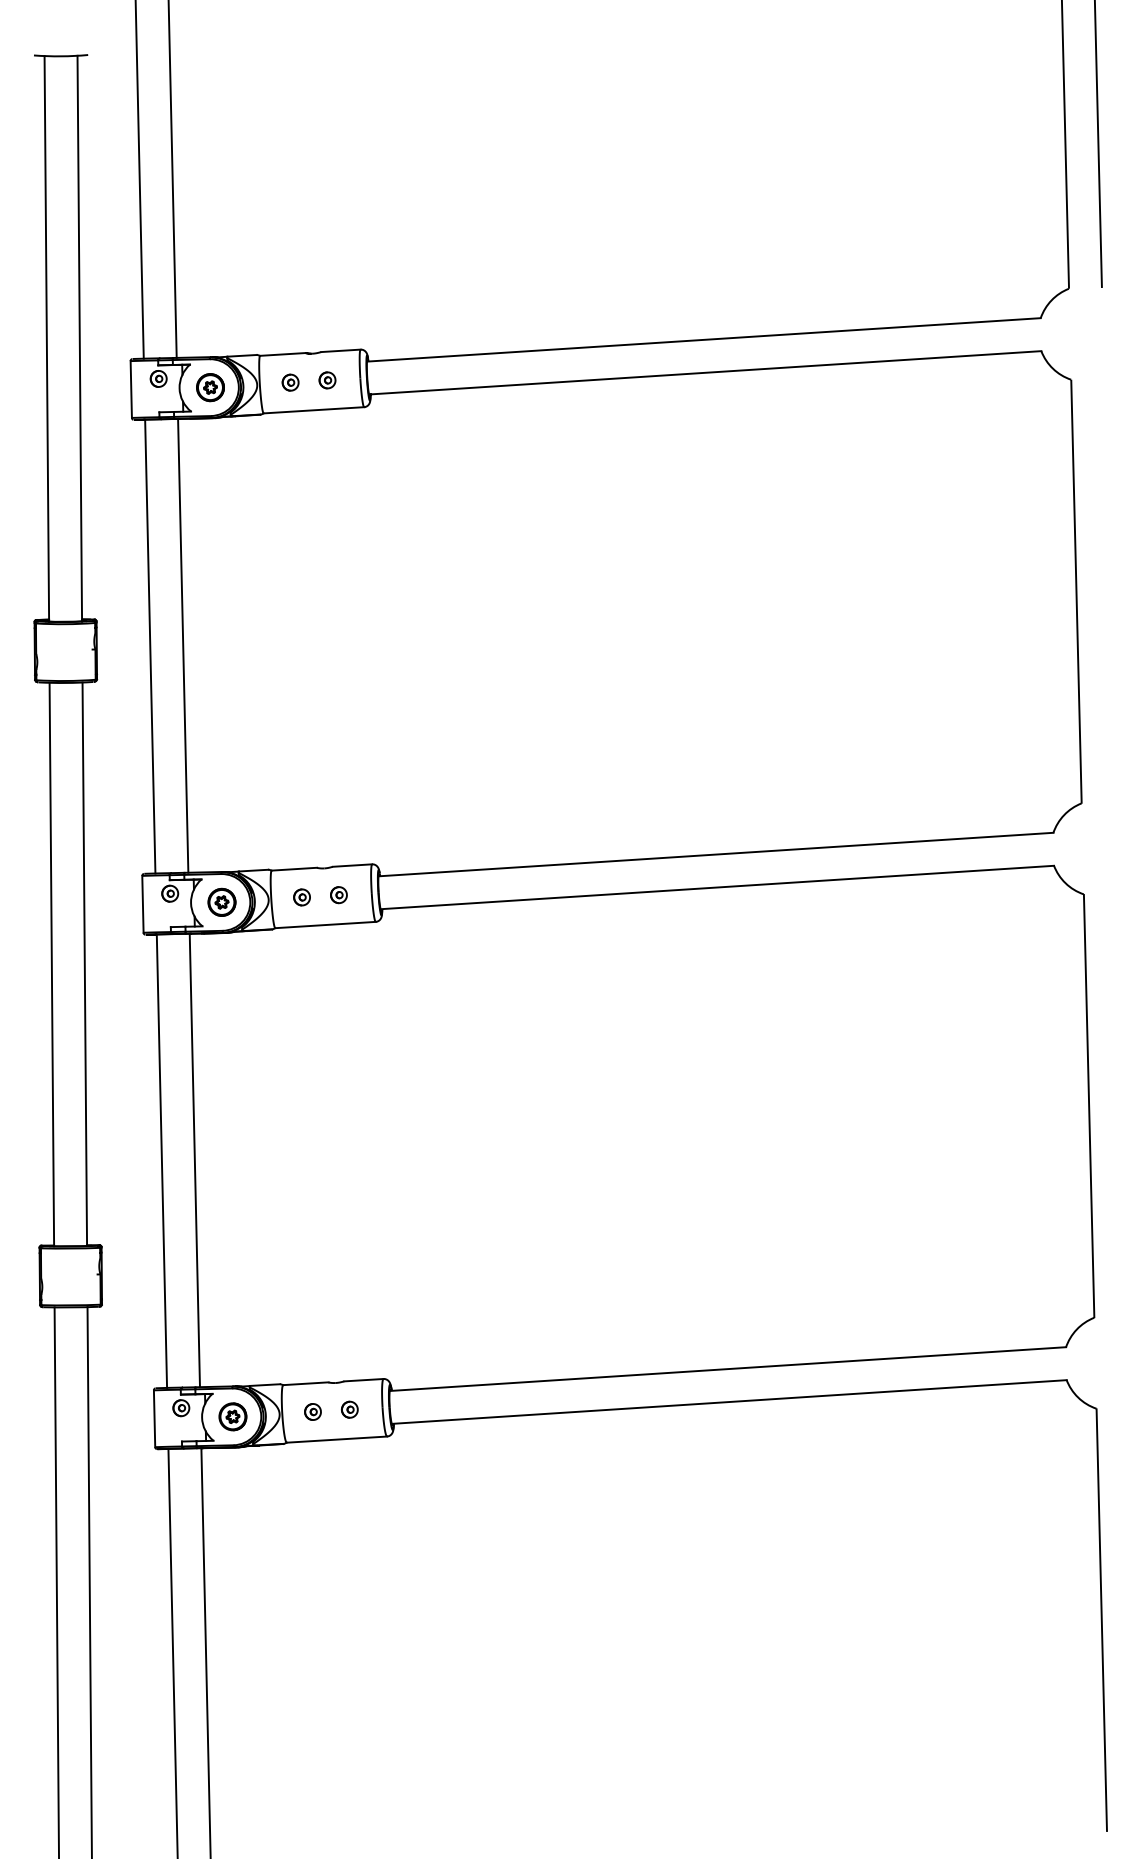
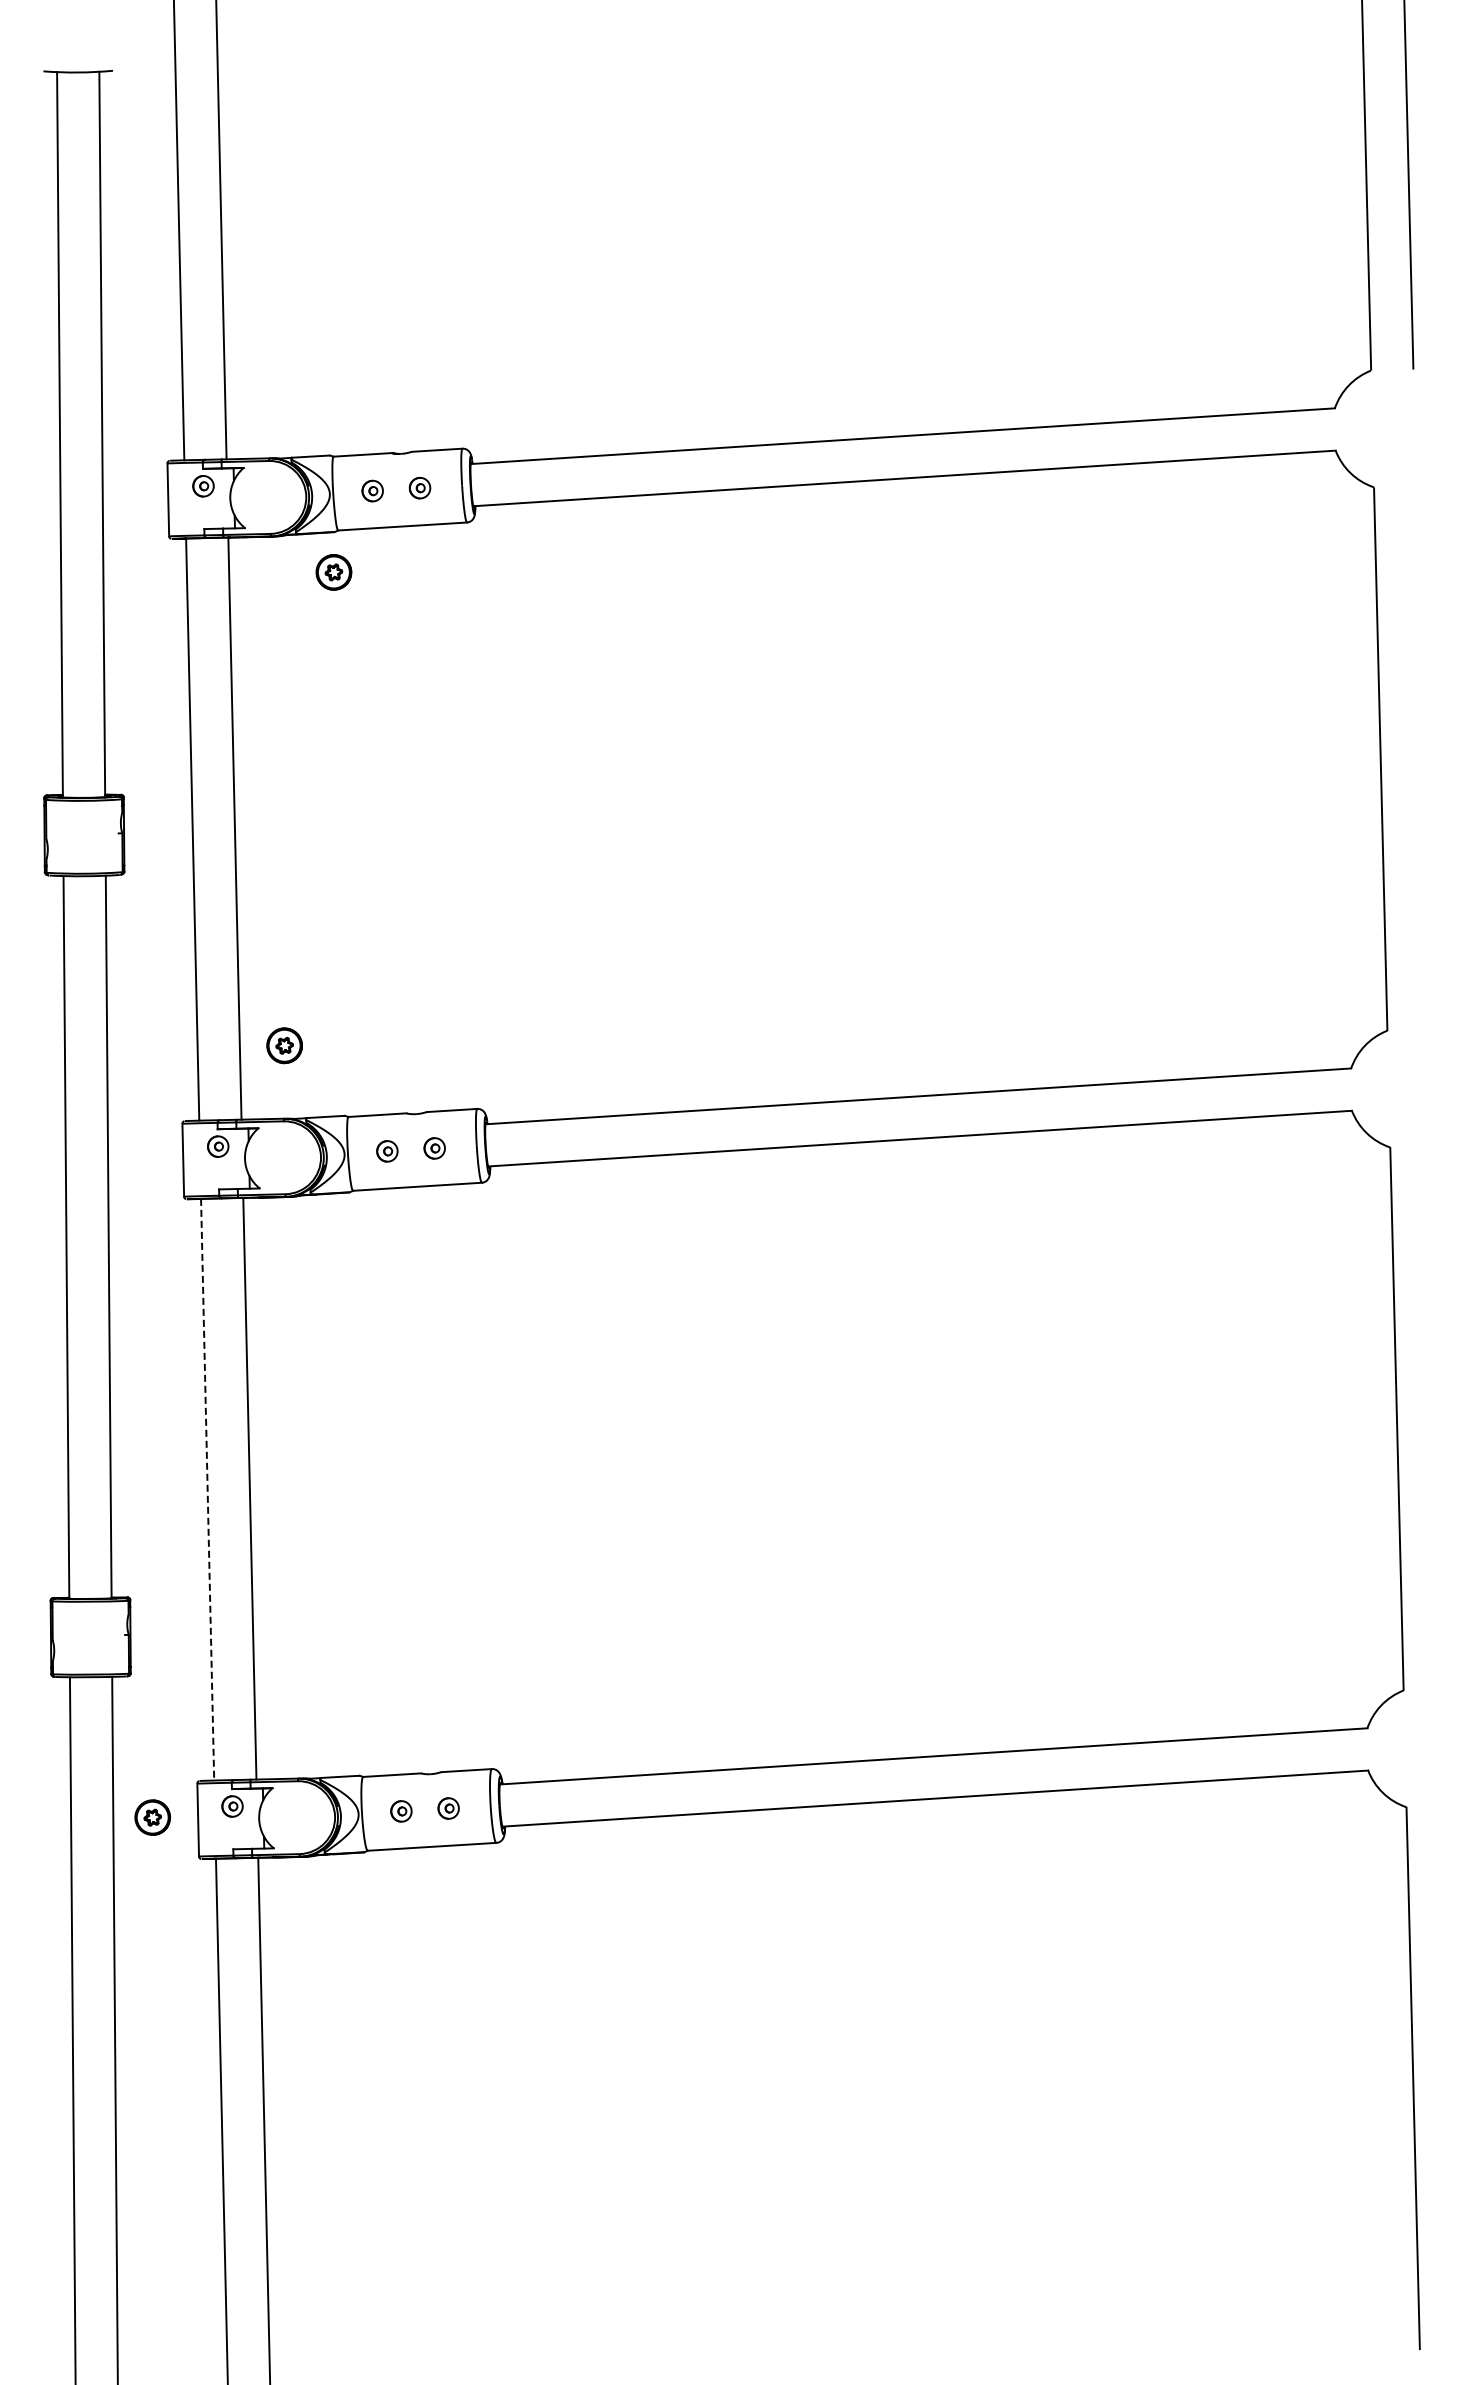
part: (210, 387) -> (333, 572), moved
part: (221, 902) -> (284, 1045), moved
line: (161, 1161) -> (207, 1489), solid -> dashed
part: (232, 1416) -> (152, 1817), moved

